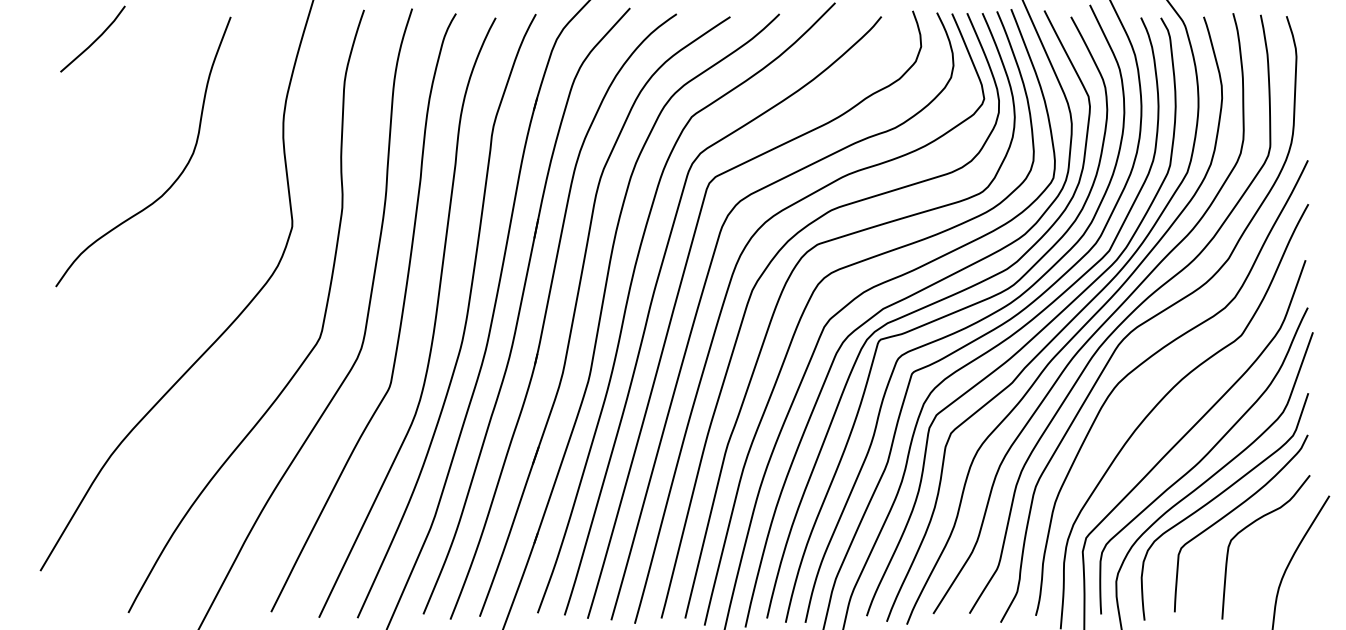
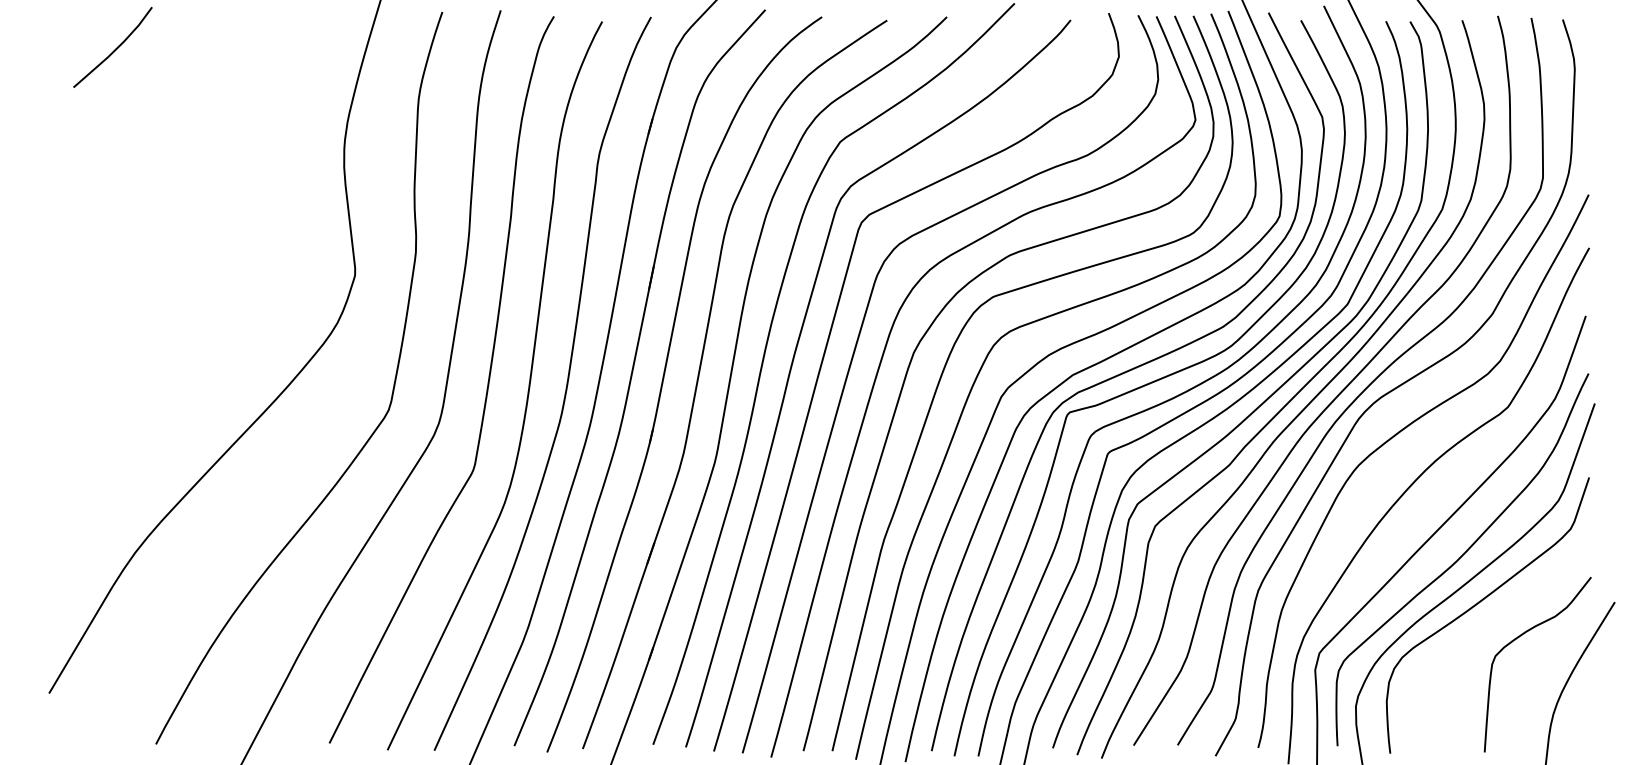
curve: (178, 175) -> (216, 213), removed
curve: (1233, 511) -> (1498, 621), removed

